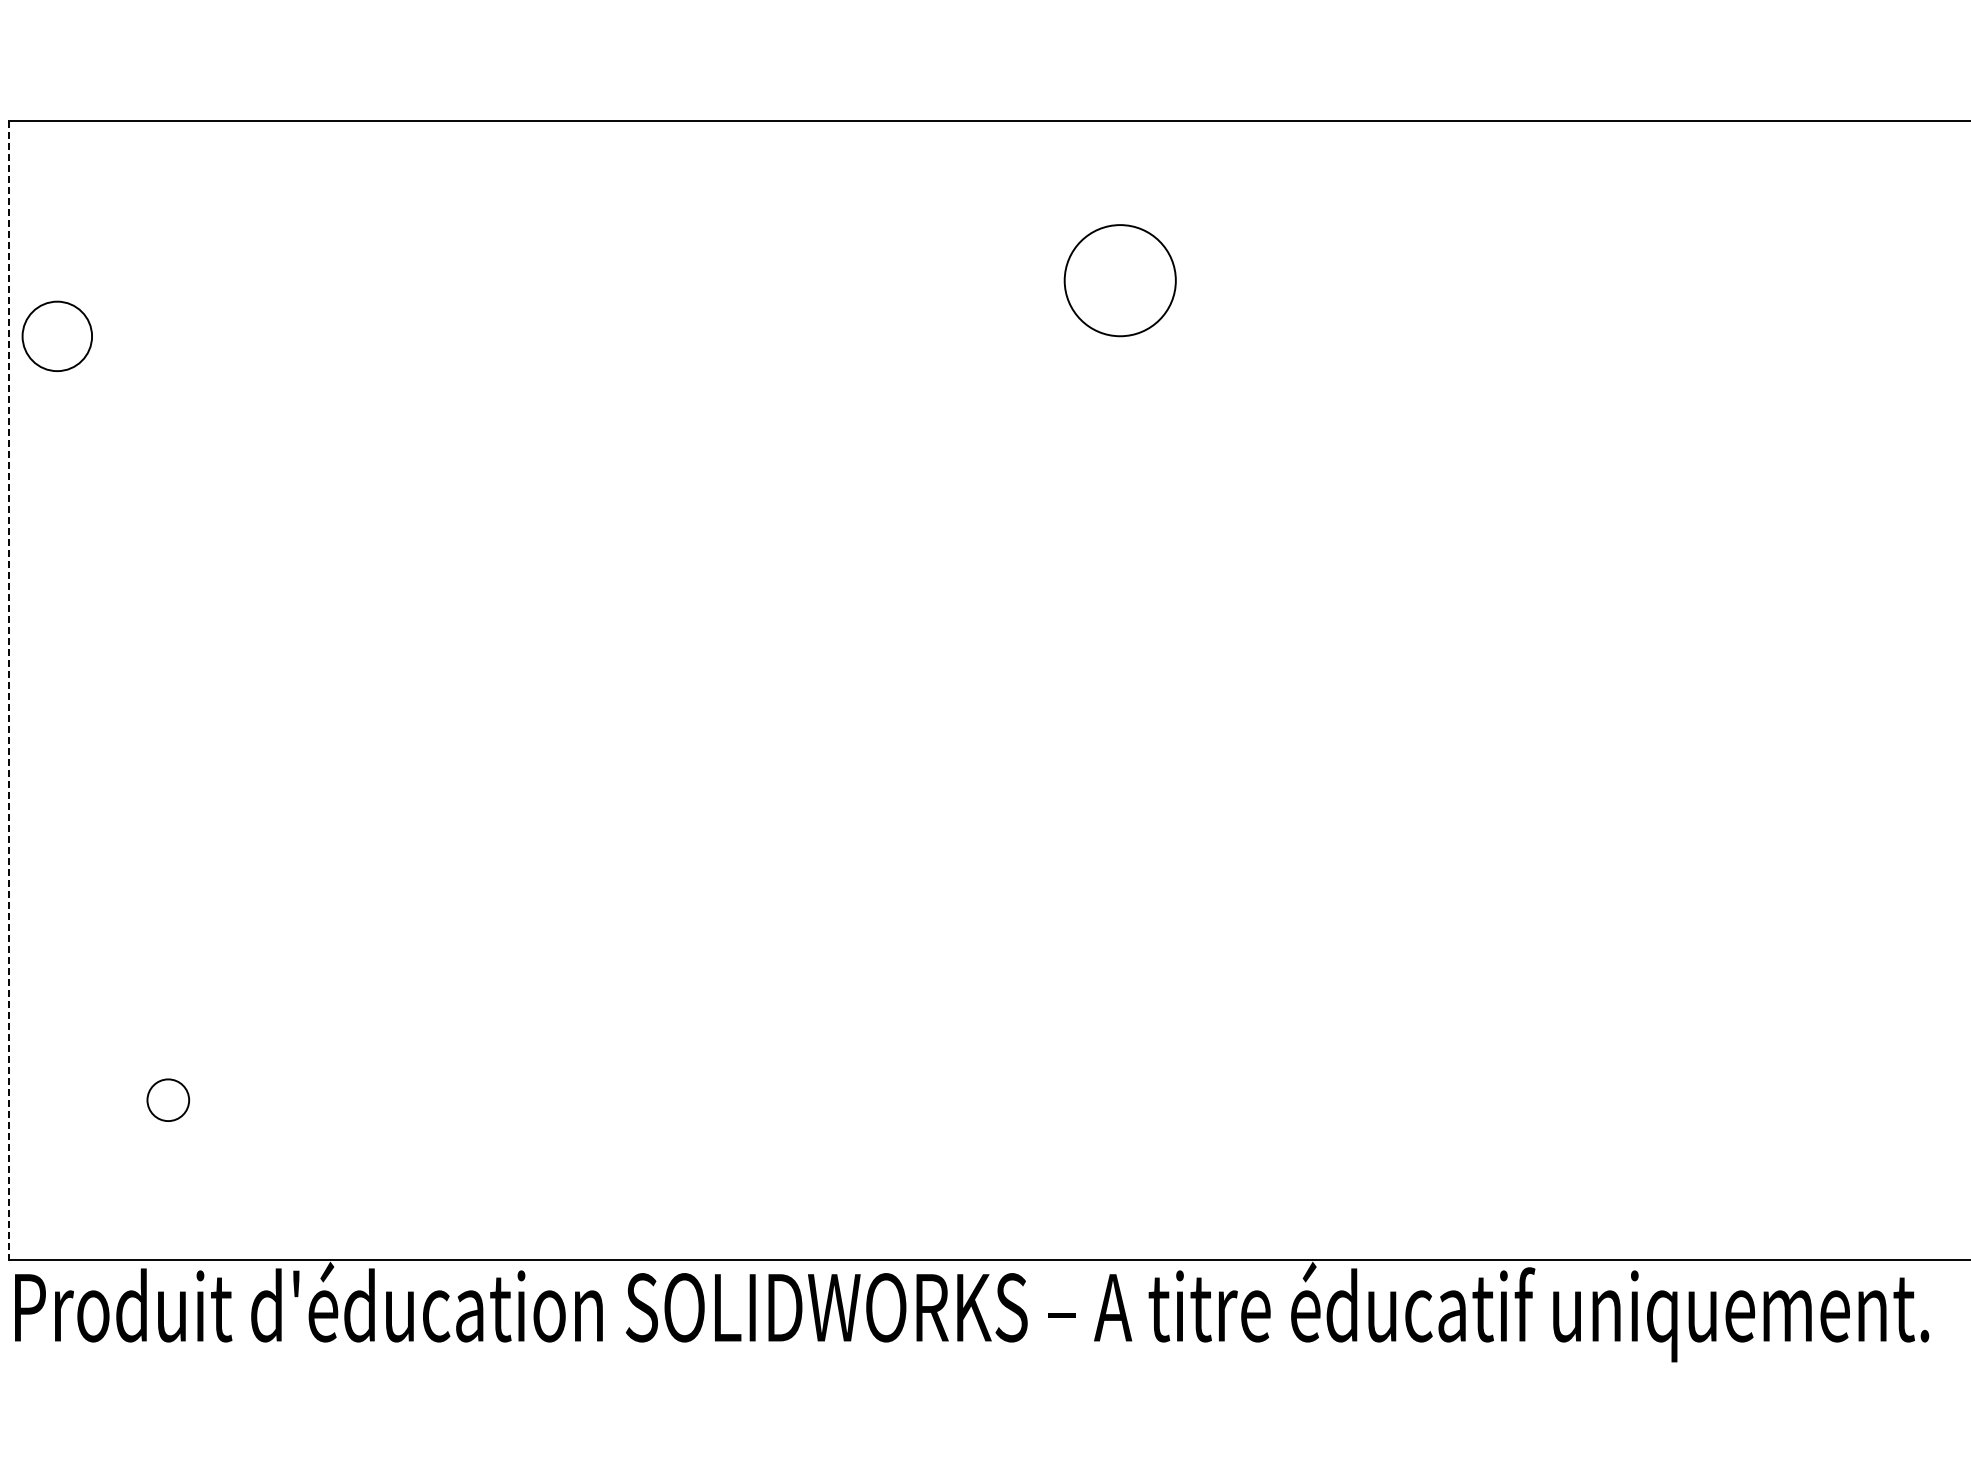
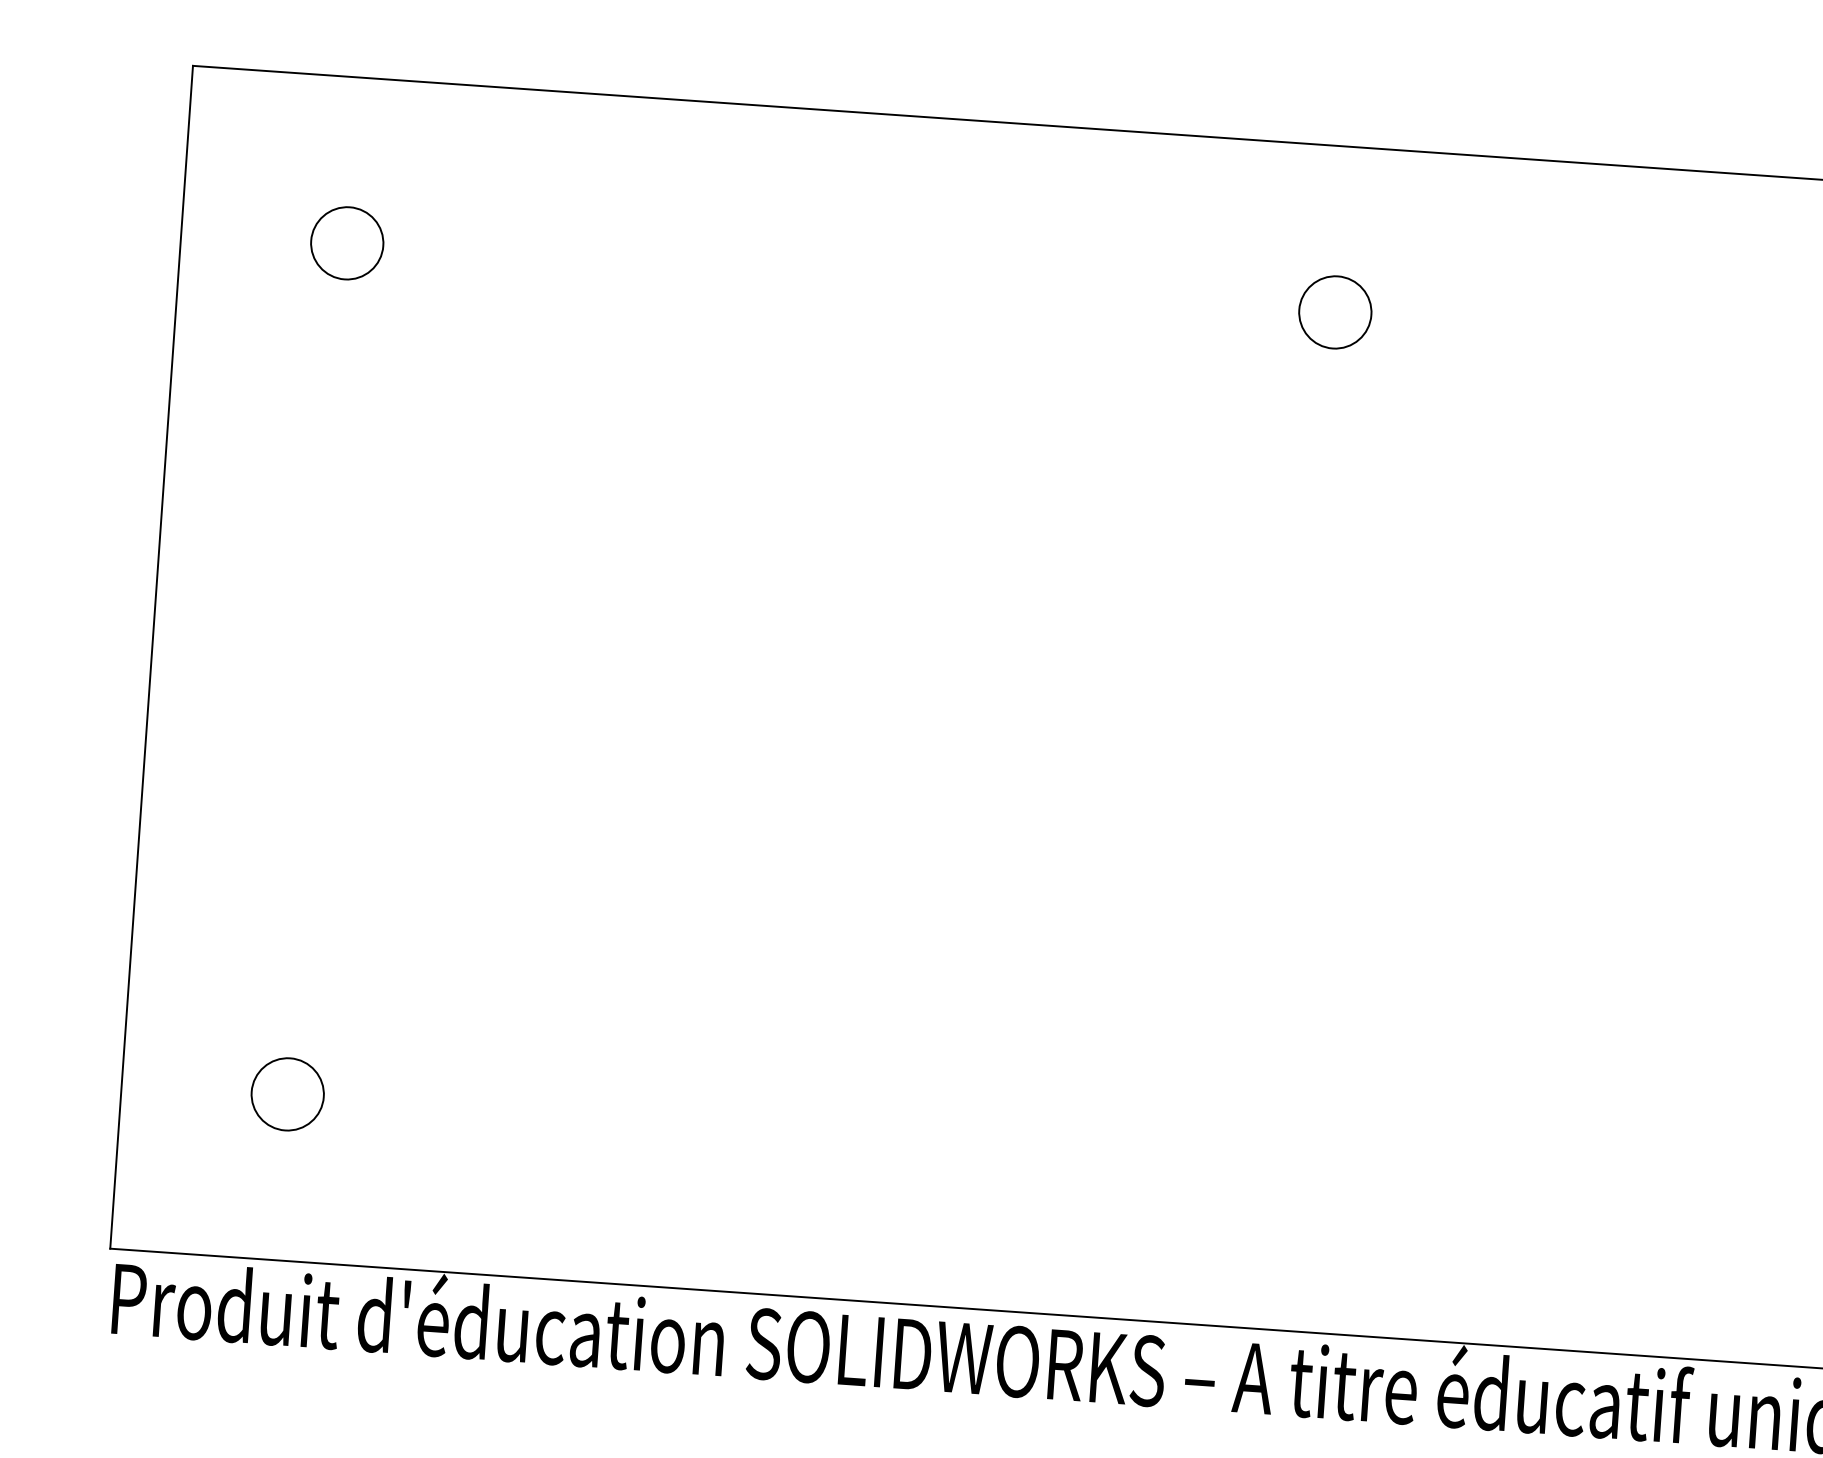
circle: (1119, 279) -> (1334, 311), size x0.62
circle: (56, 335) -> (346, 242), moved
line: (8, 690) -> (151, 657), dashed -> solid
circle: (168, 1099) -> (287, 1093), size x1.67

